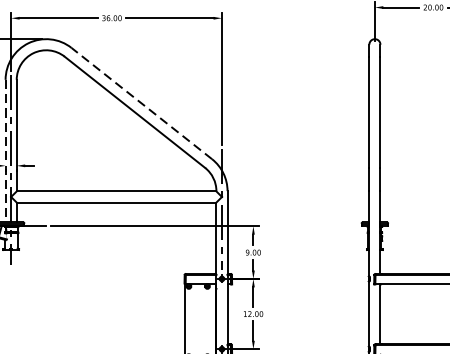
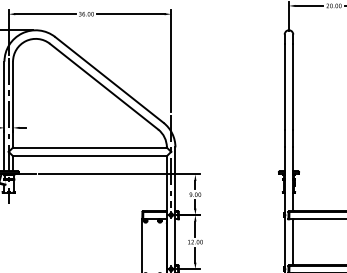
line: (141, 103) -> (109, 79), dashed -> solid
line: (5, 151) -> (4, 116), dashed -> solid

